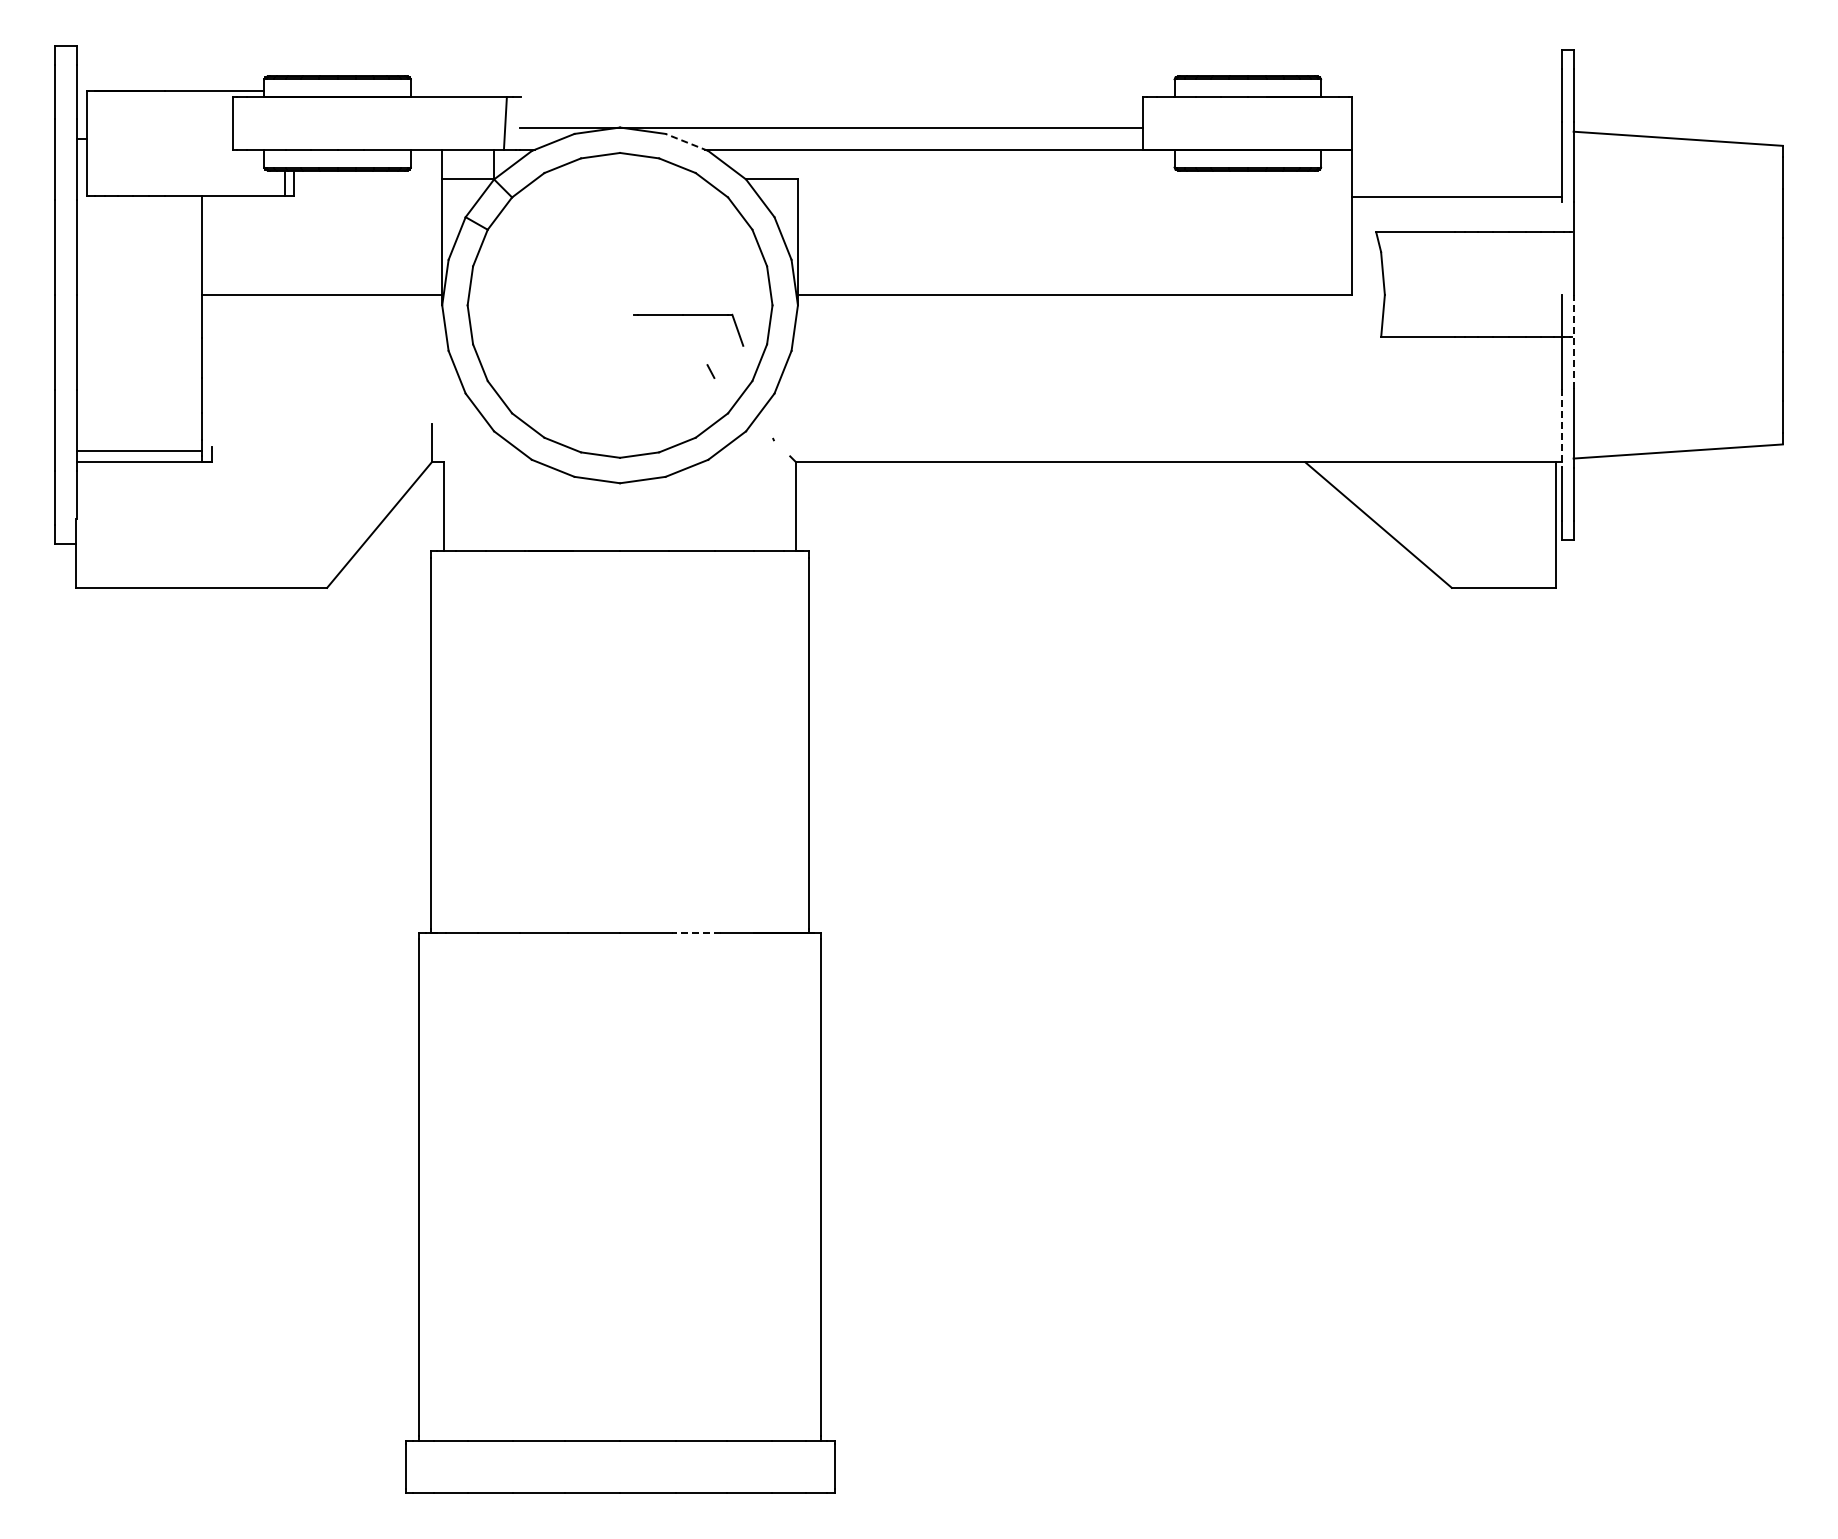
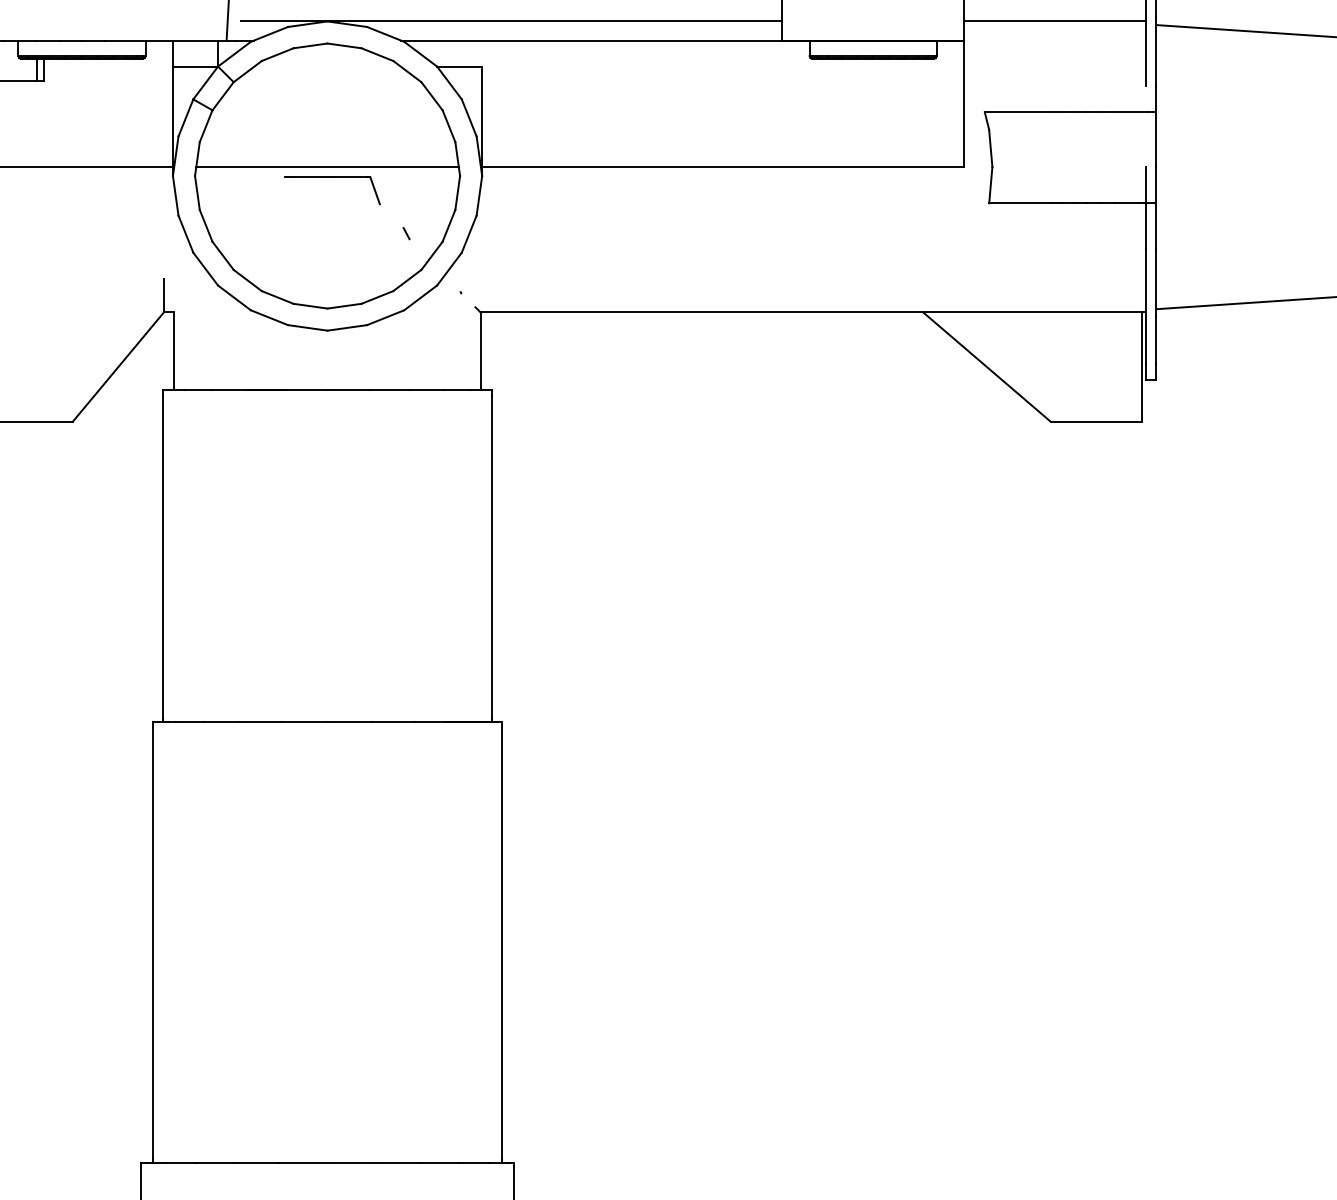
line: (686, 142) -> (385, 34), dashed -> solid
line: (1456, 196) -> (1054, 21), moved
line: (620, 294) -> (327, 166), added
part: (688, 315) -> (332, 177), moved
line: (1573, 341) -> (1156, 207), dashed -> solid
line: (1561, 428) -> (1145, 283), dashed -> solid
line: (695, 933) -> (393, 722), dashed -> solid

